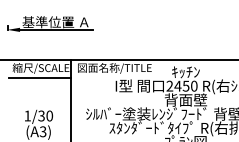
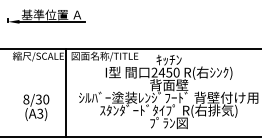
line: (40, 78) -> (37, 65), removed
text: (27, 115) -> (26, 99), 1/30 -> 8/30

